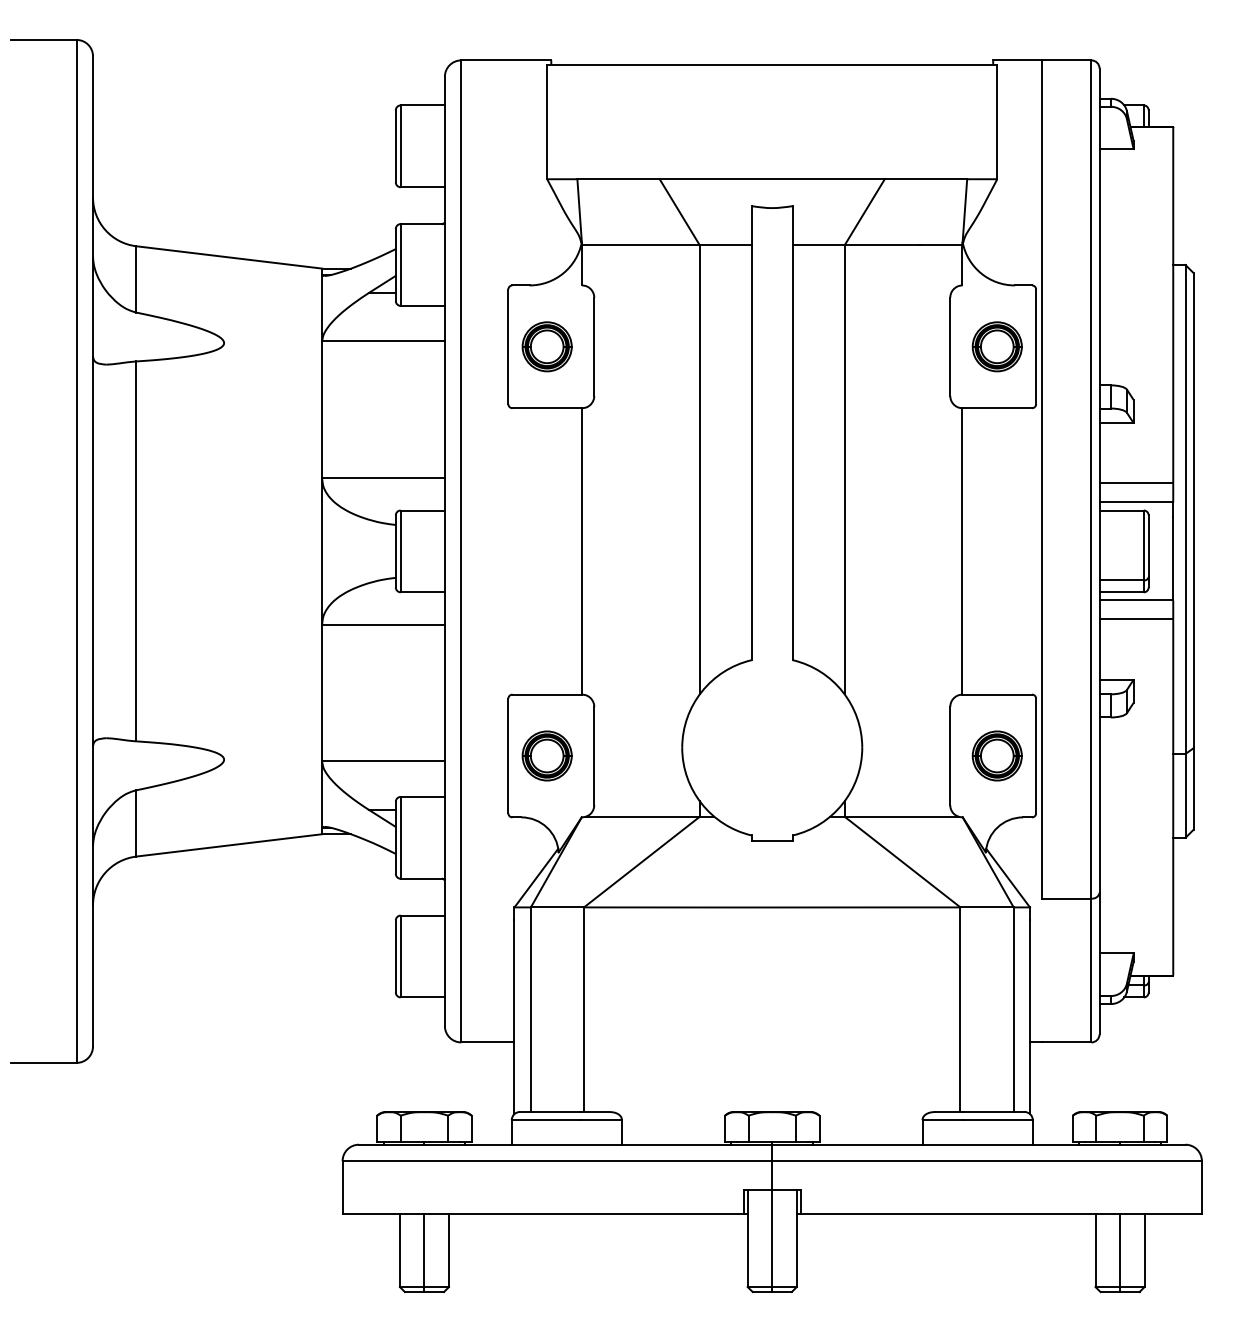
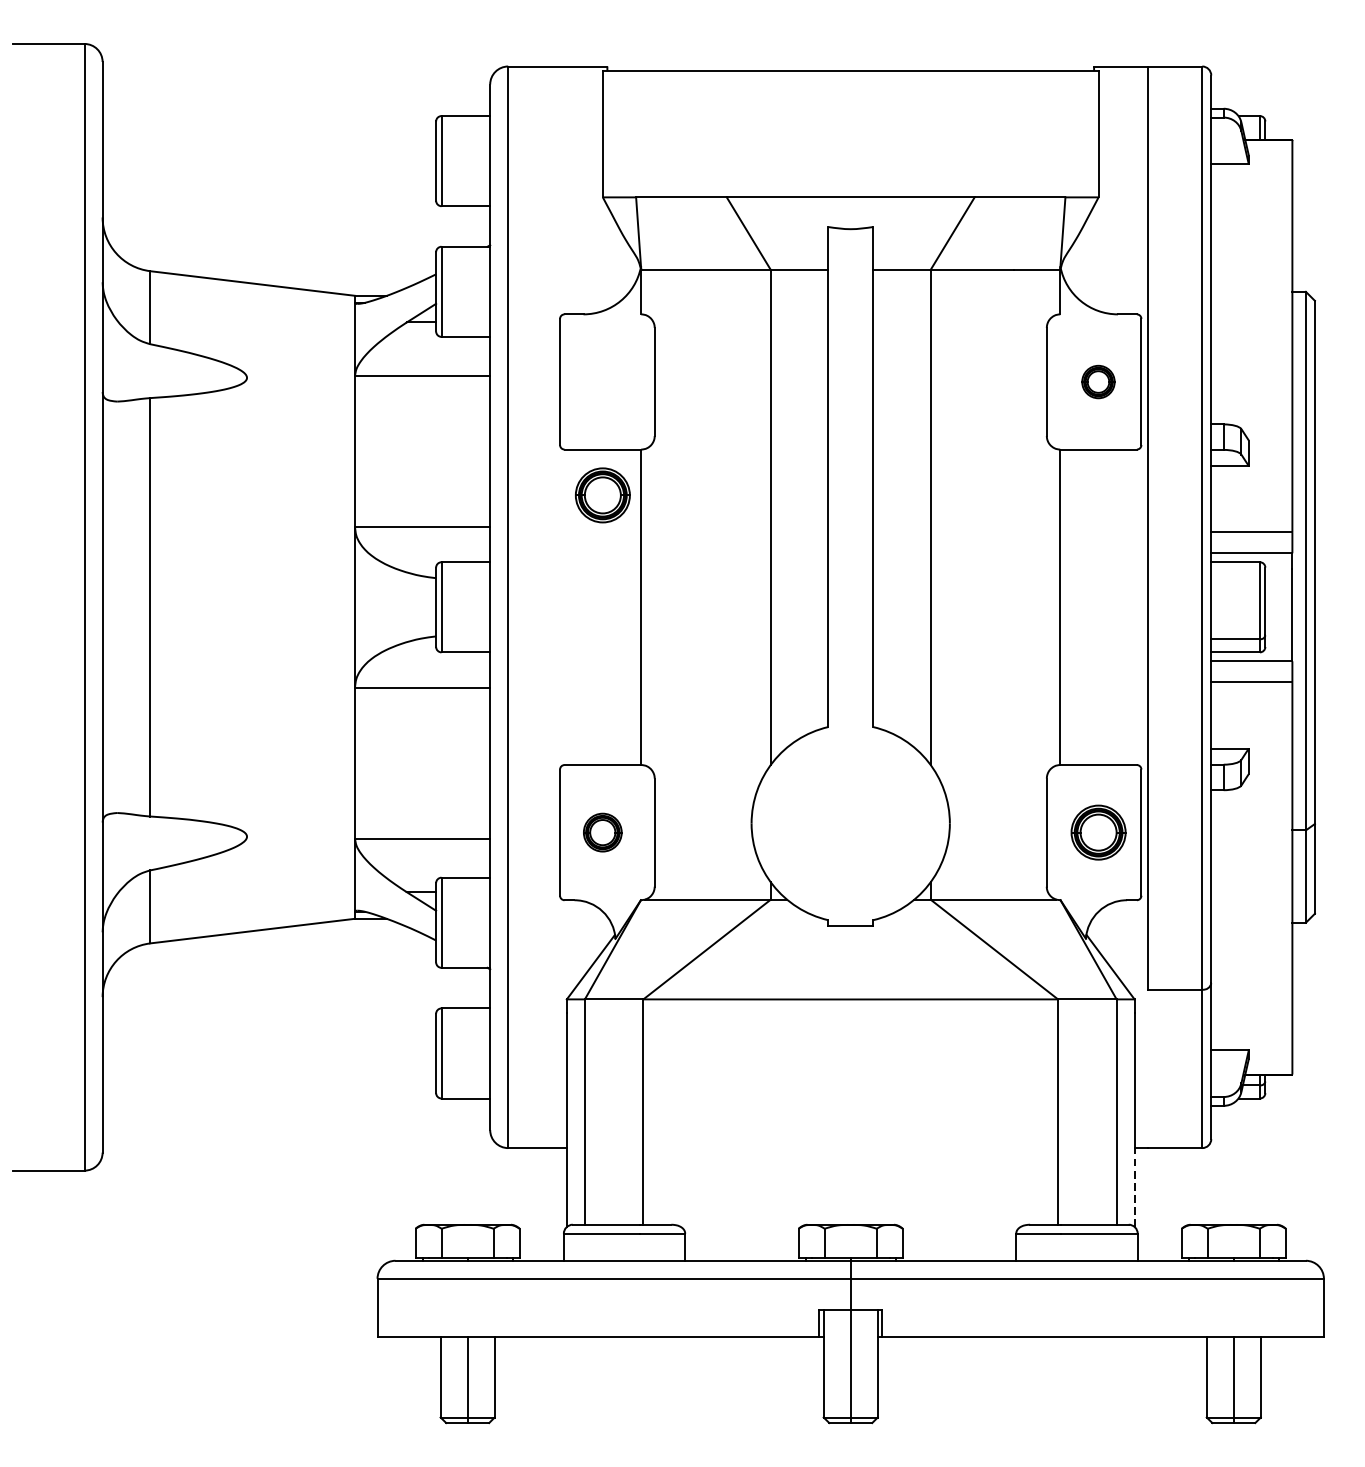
part: (546, 346) -> (602, 495), moved
part: (996, 346) -> (1097, 381), size x0.6
part: (546, 755) -> (602, 832), size x0.7
line: (1030, 1078) -> (1135, 1187), solid -> dashed

